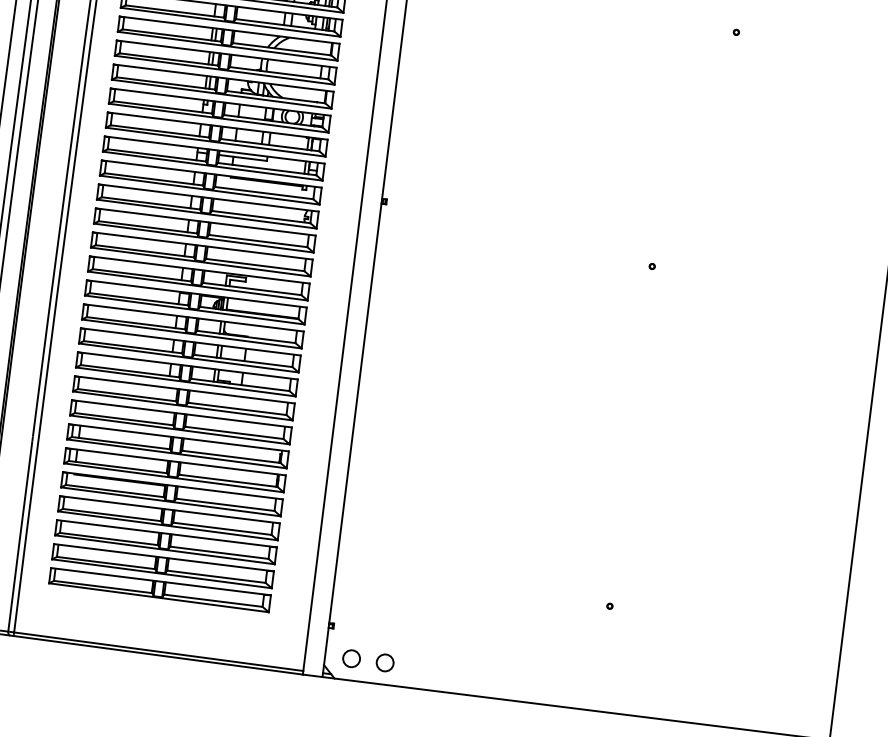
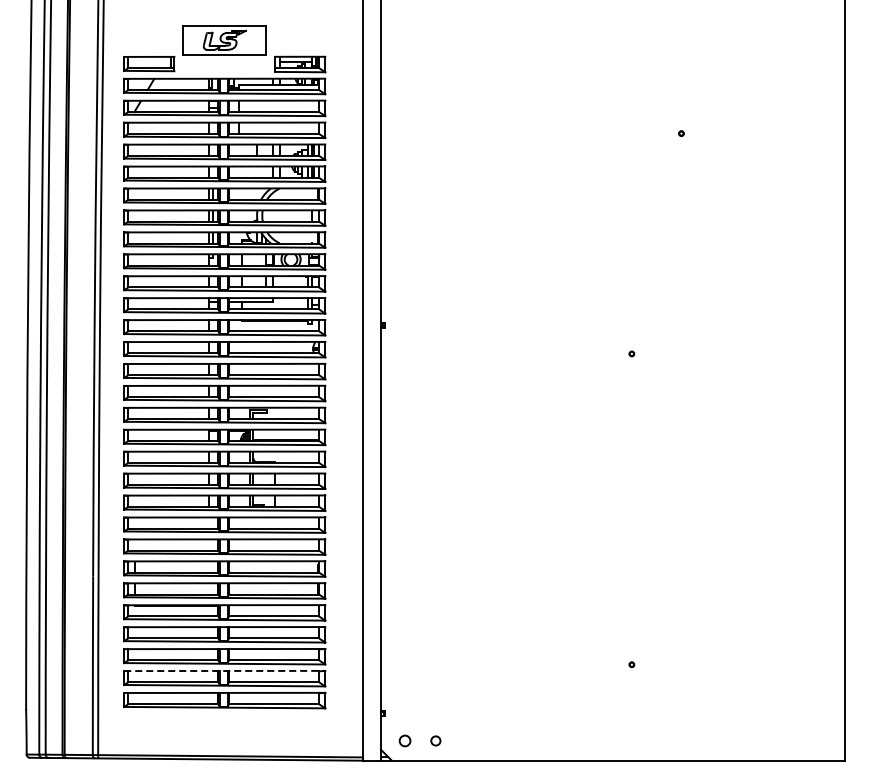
line: (163, 557) -> (224, 670), solid -> dashed
circle: (351, 658) -> (404, 740), size x0.7
circle: (384, 662) -> (435, 740), size x0.6

